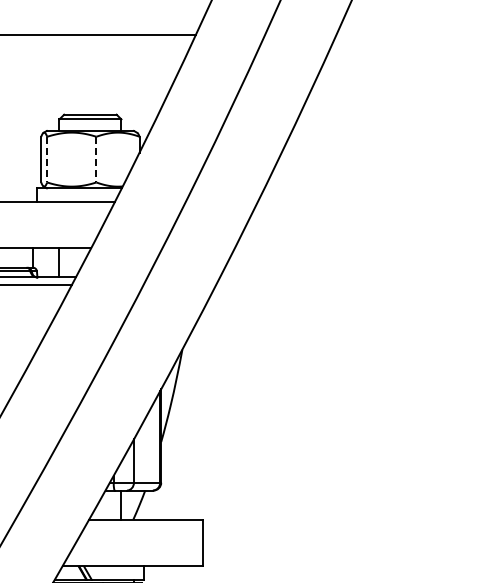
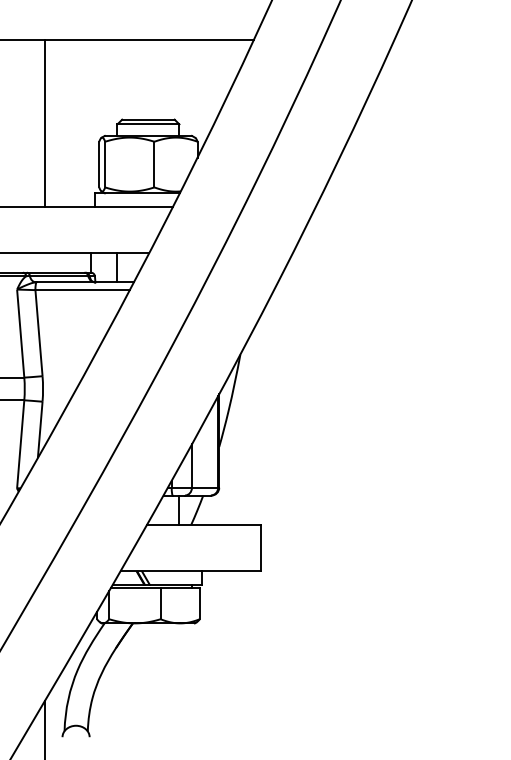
line: (47, 159) -> (105, 164), dashed -> solid
line: (96, 159) -> (154, 164), dashed -> solid

